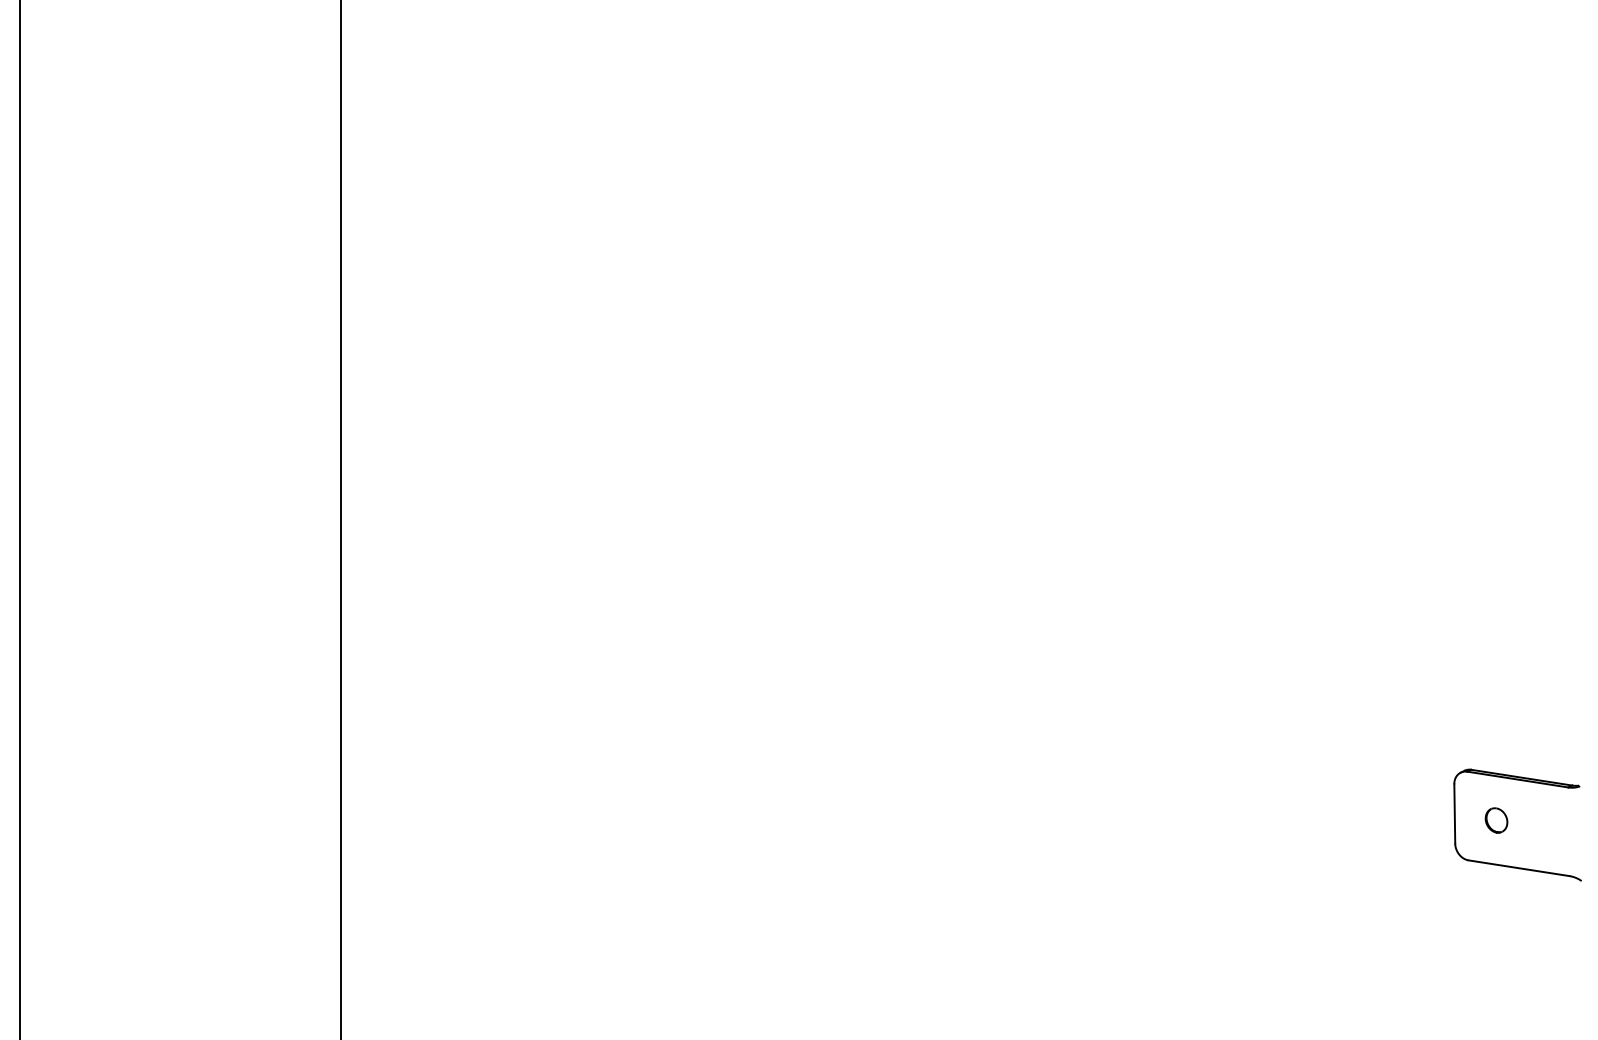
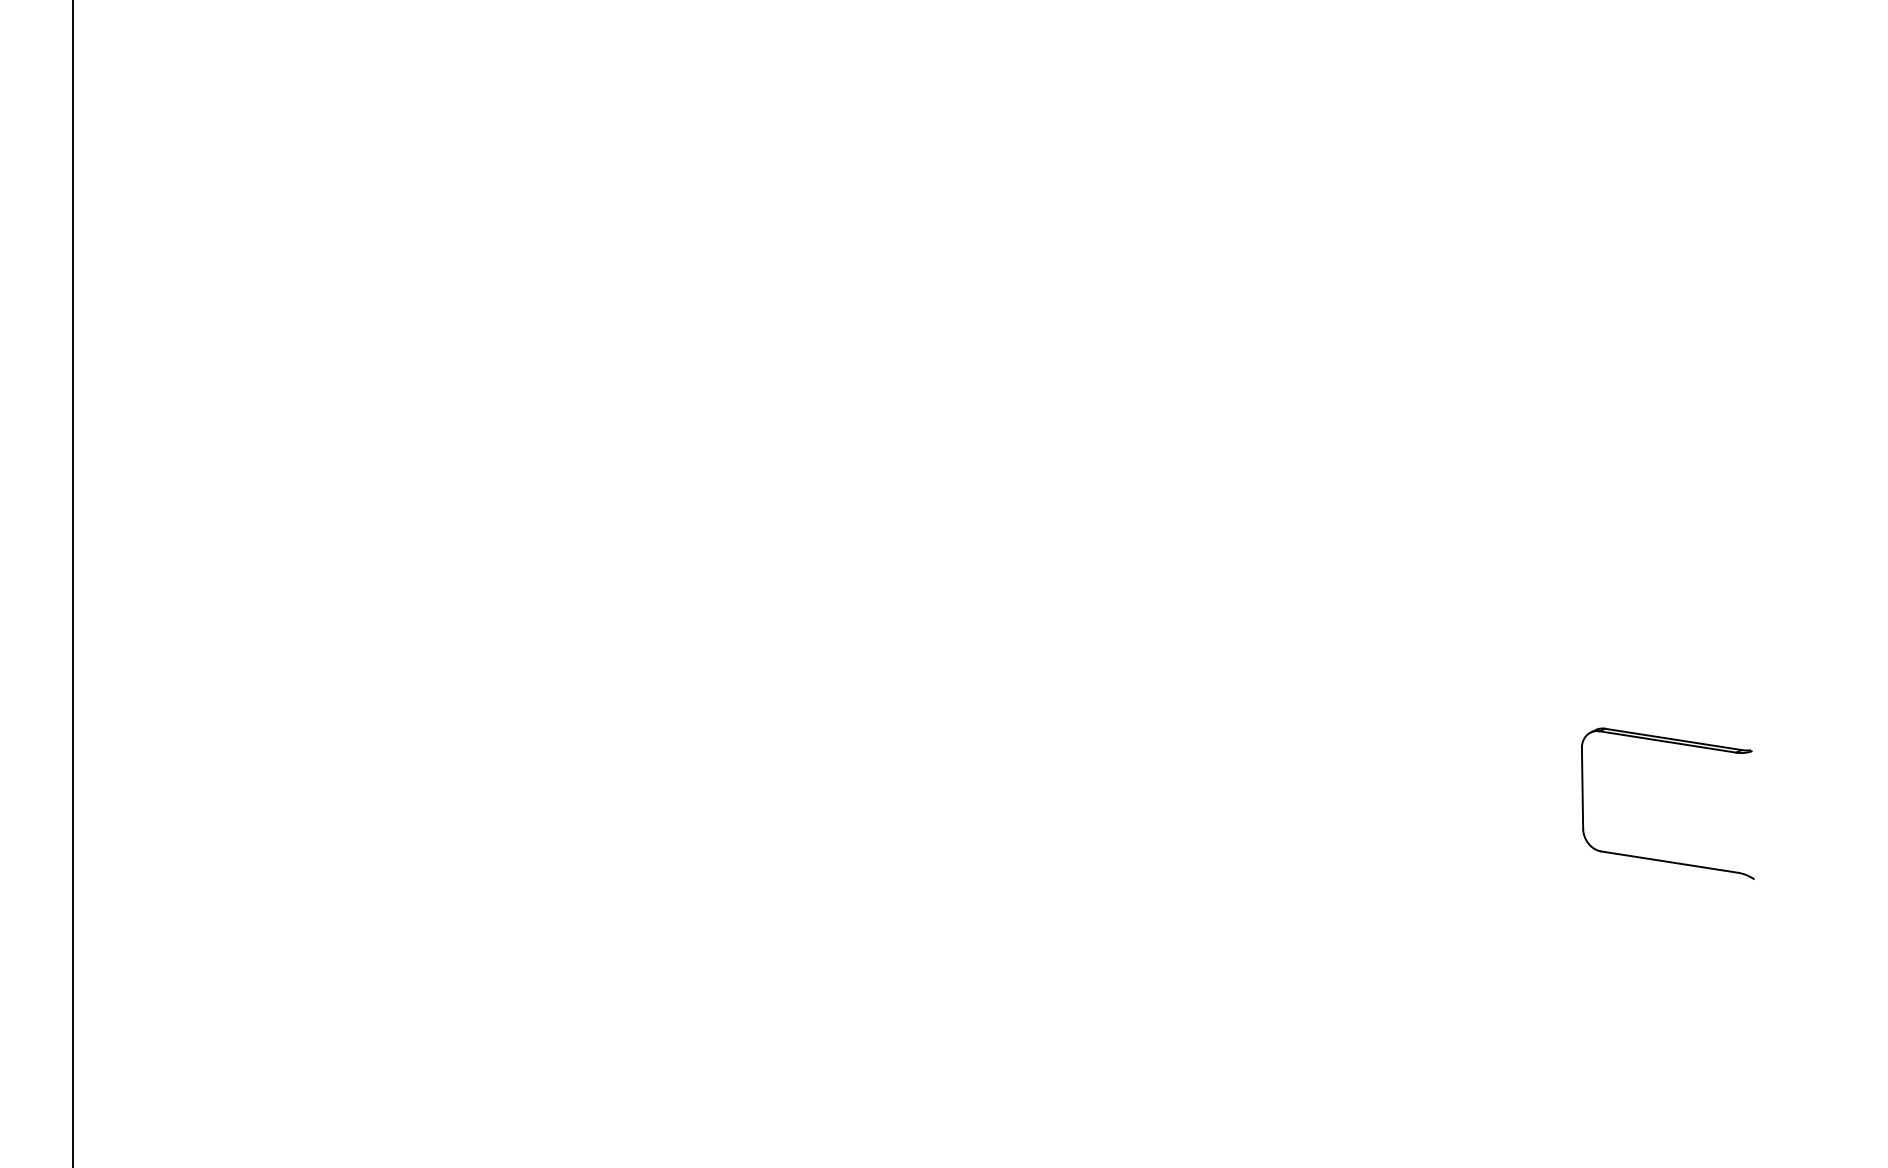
part: (1496, 820) -> (1639, 797), removed

